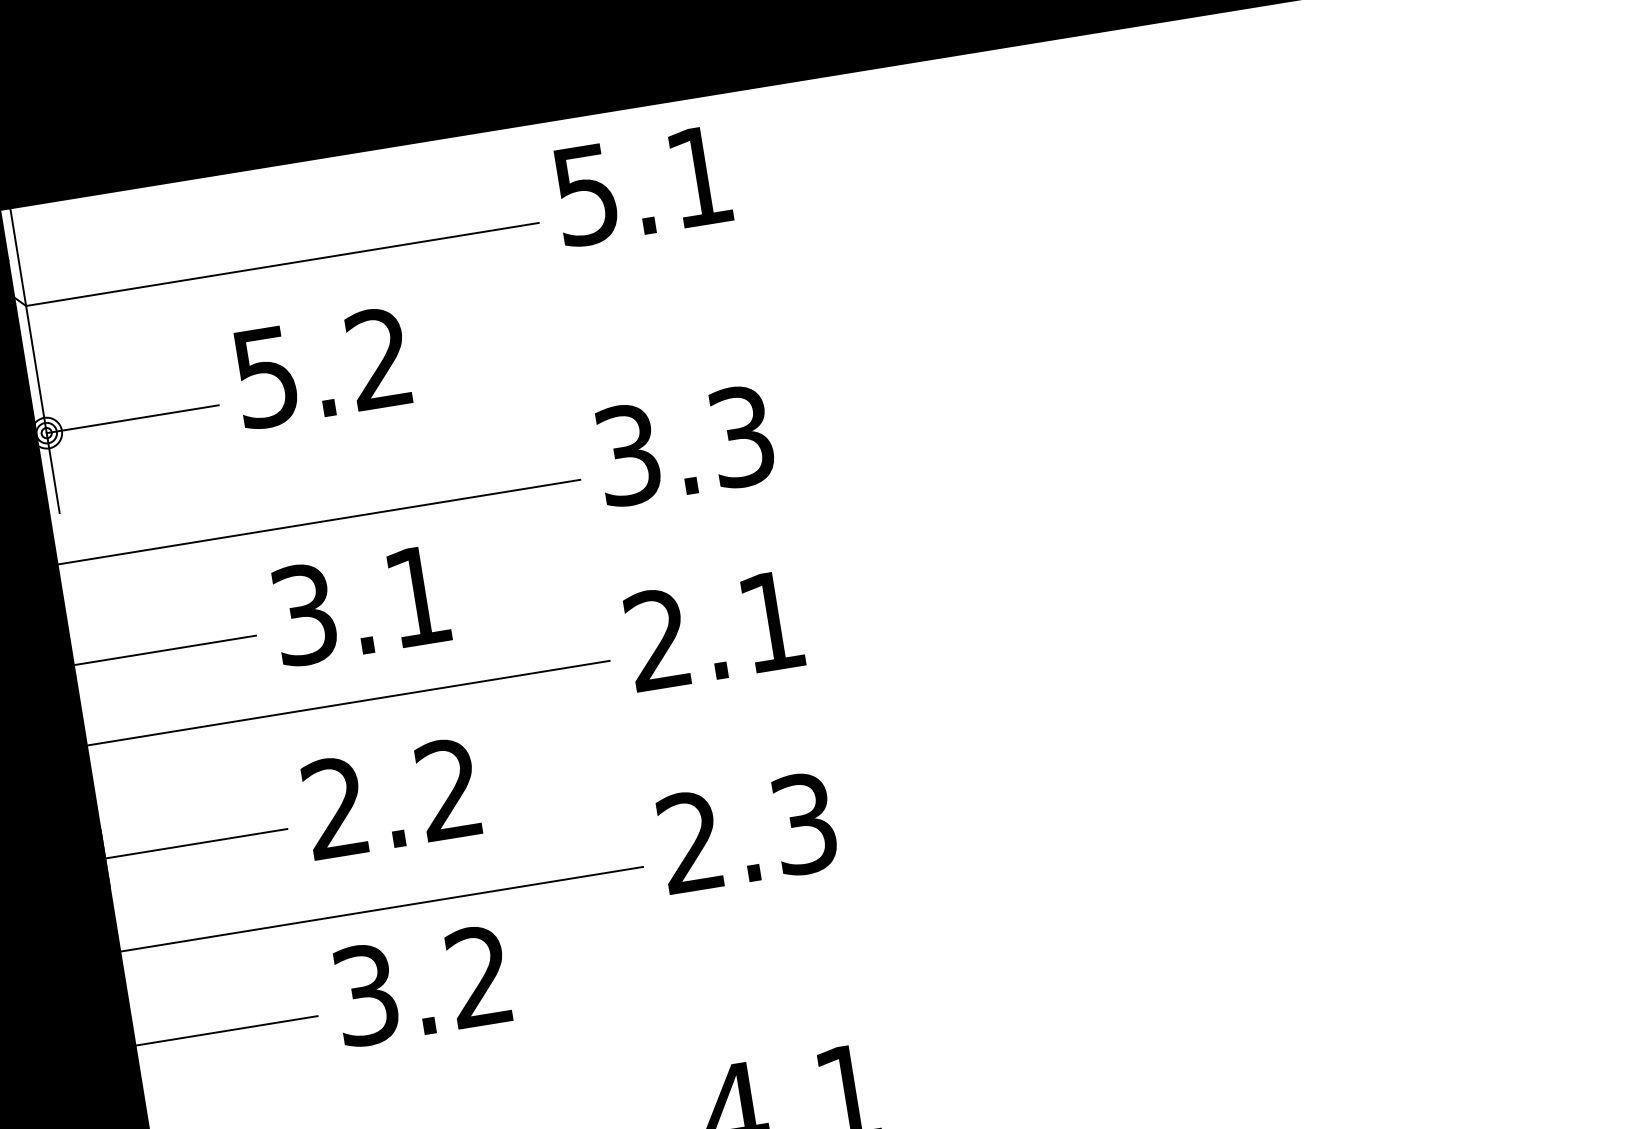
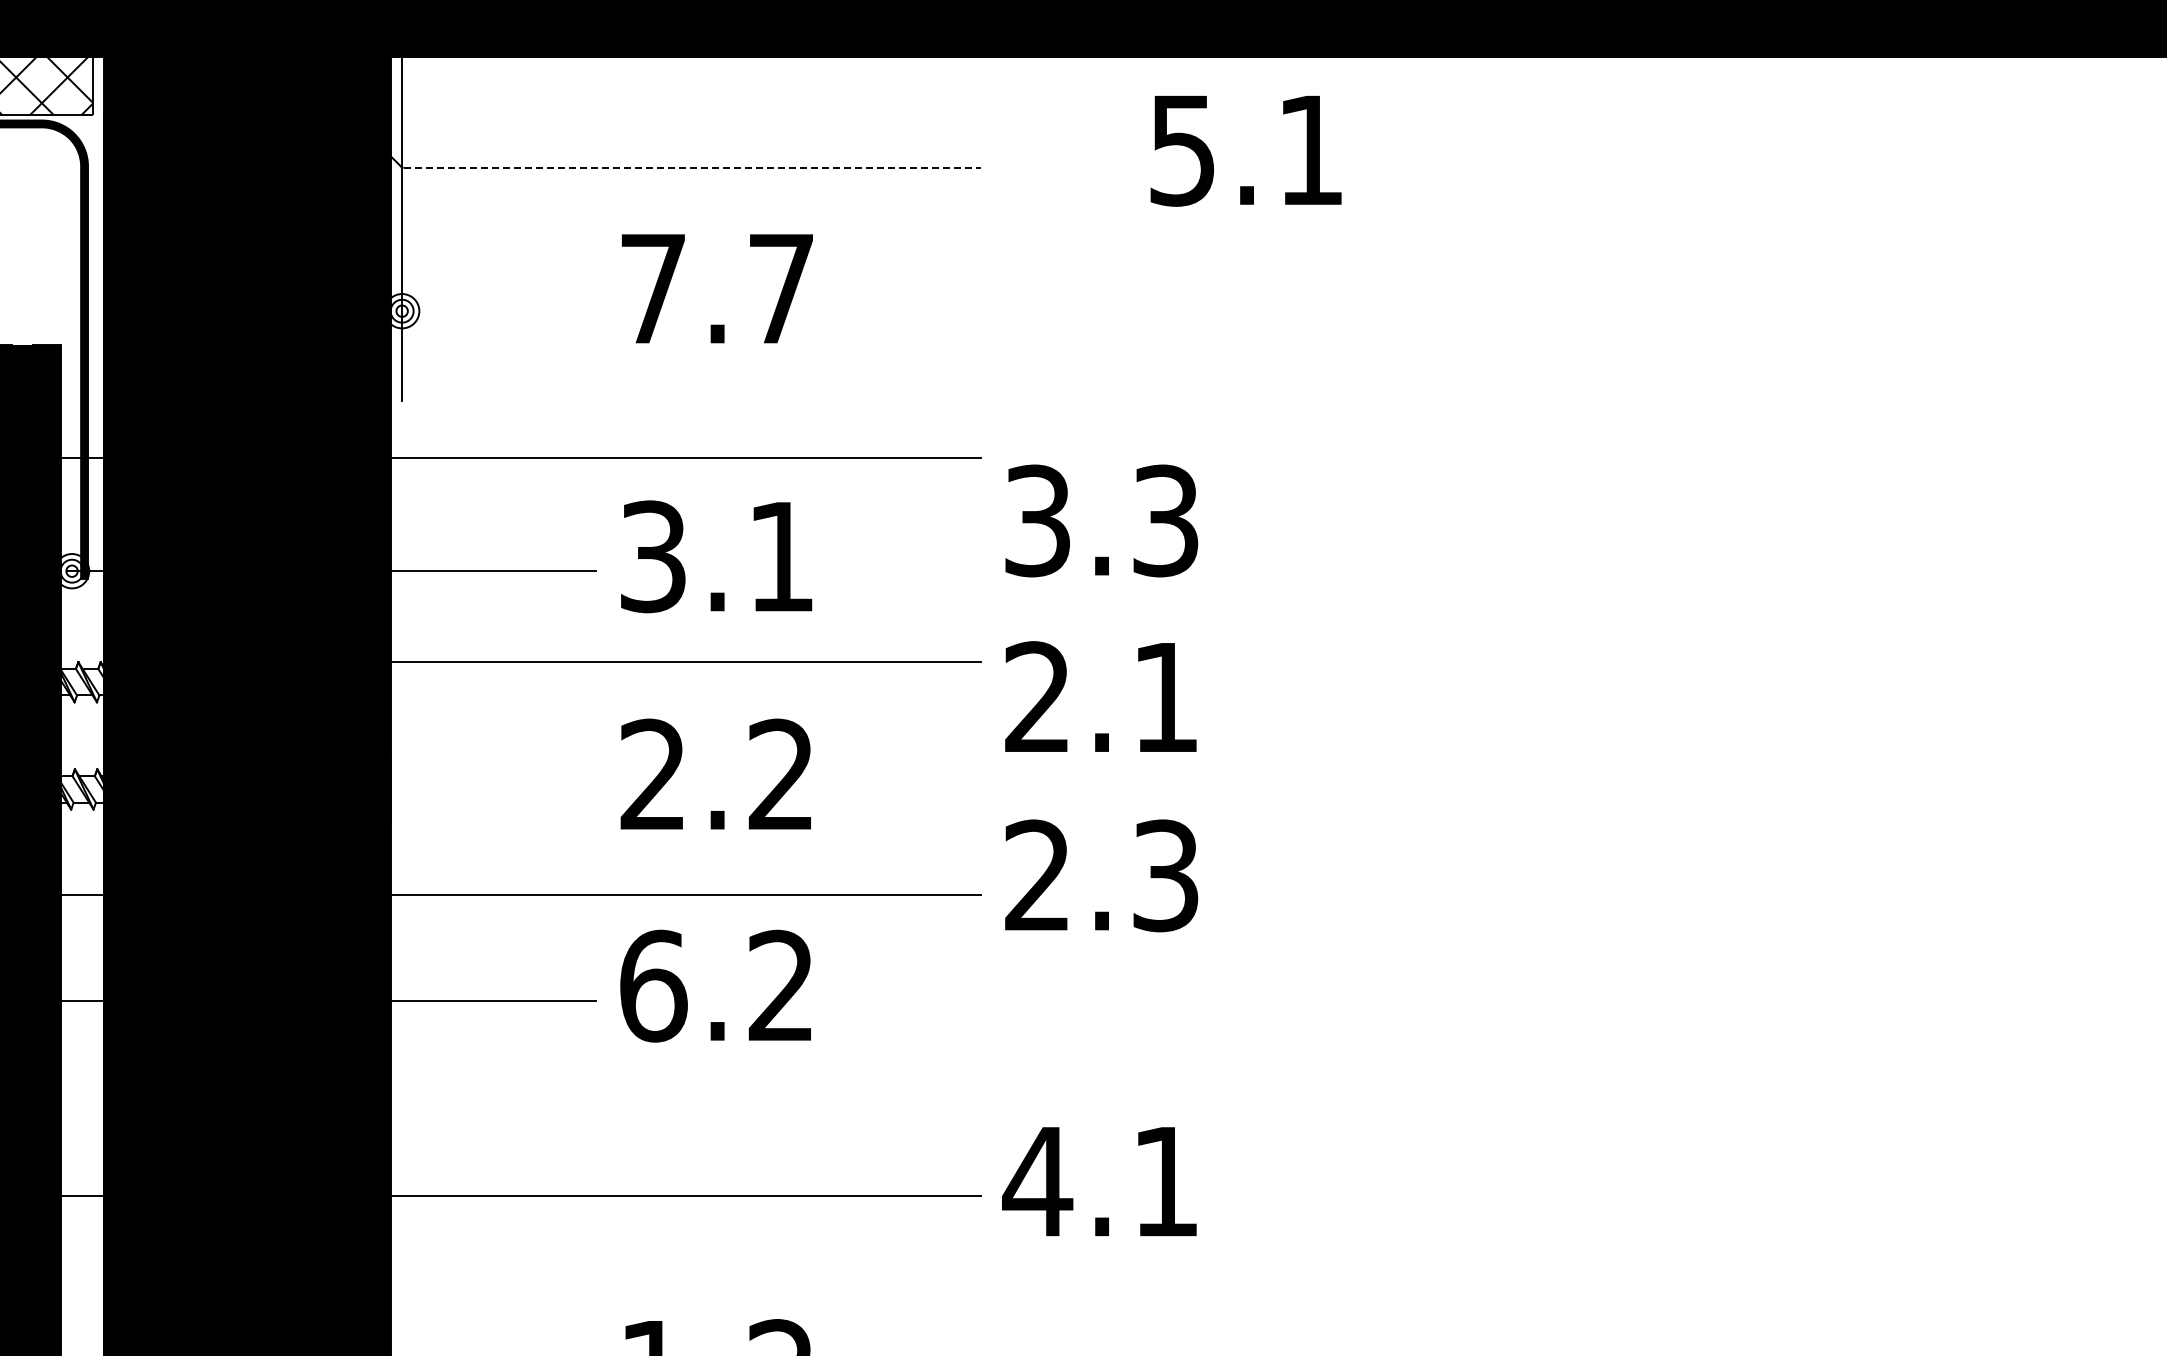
text: (641, 186) -> (1245, 151), moved
line: (283, 264) -> (692, 167), solid -> dashed
text: (321, 367) -> (716, 288), 5.2 -> 7.7
line: (132, 419) -> (499, 311), removed
text: (684, 445) -> (1101, 520), moved
text: (713, 630) -> (1100, 696), moved
line: (188, 845) -> (484, 789), removed
text: (366, 994) -> (653, 985), 3.2 -> 6.2

